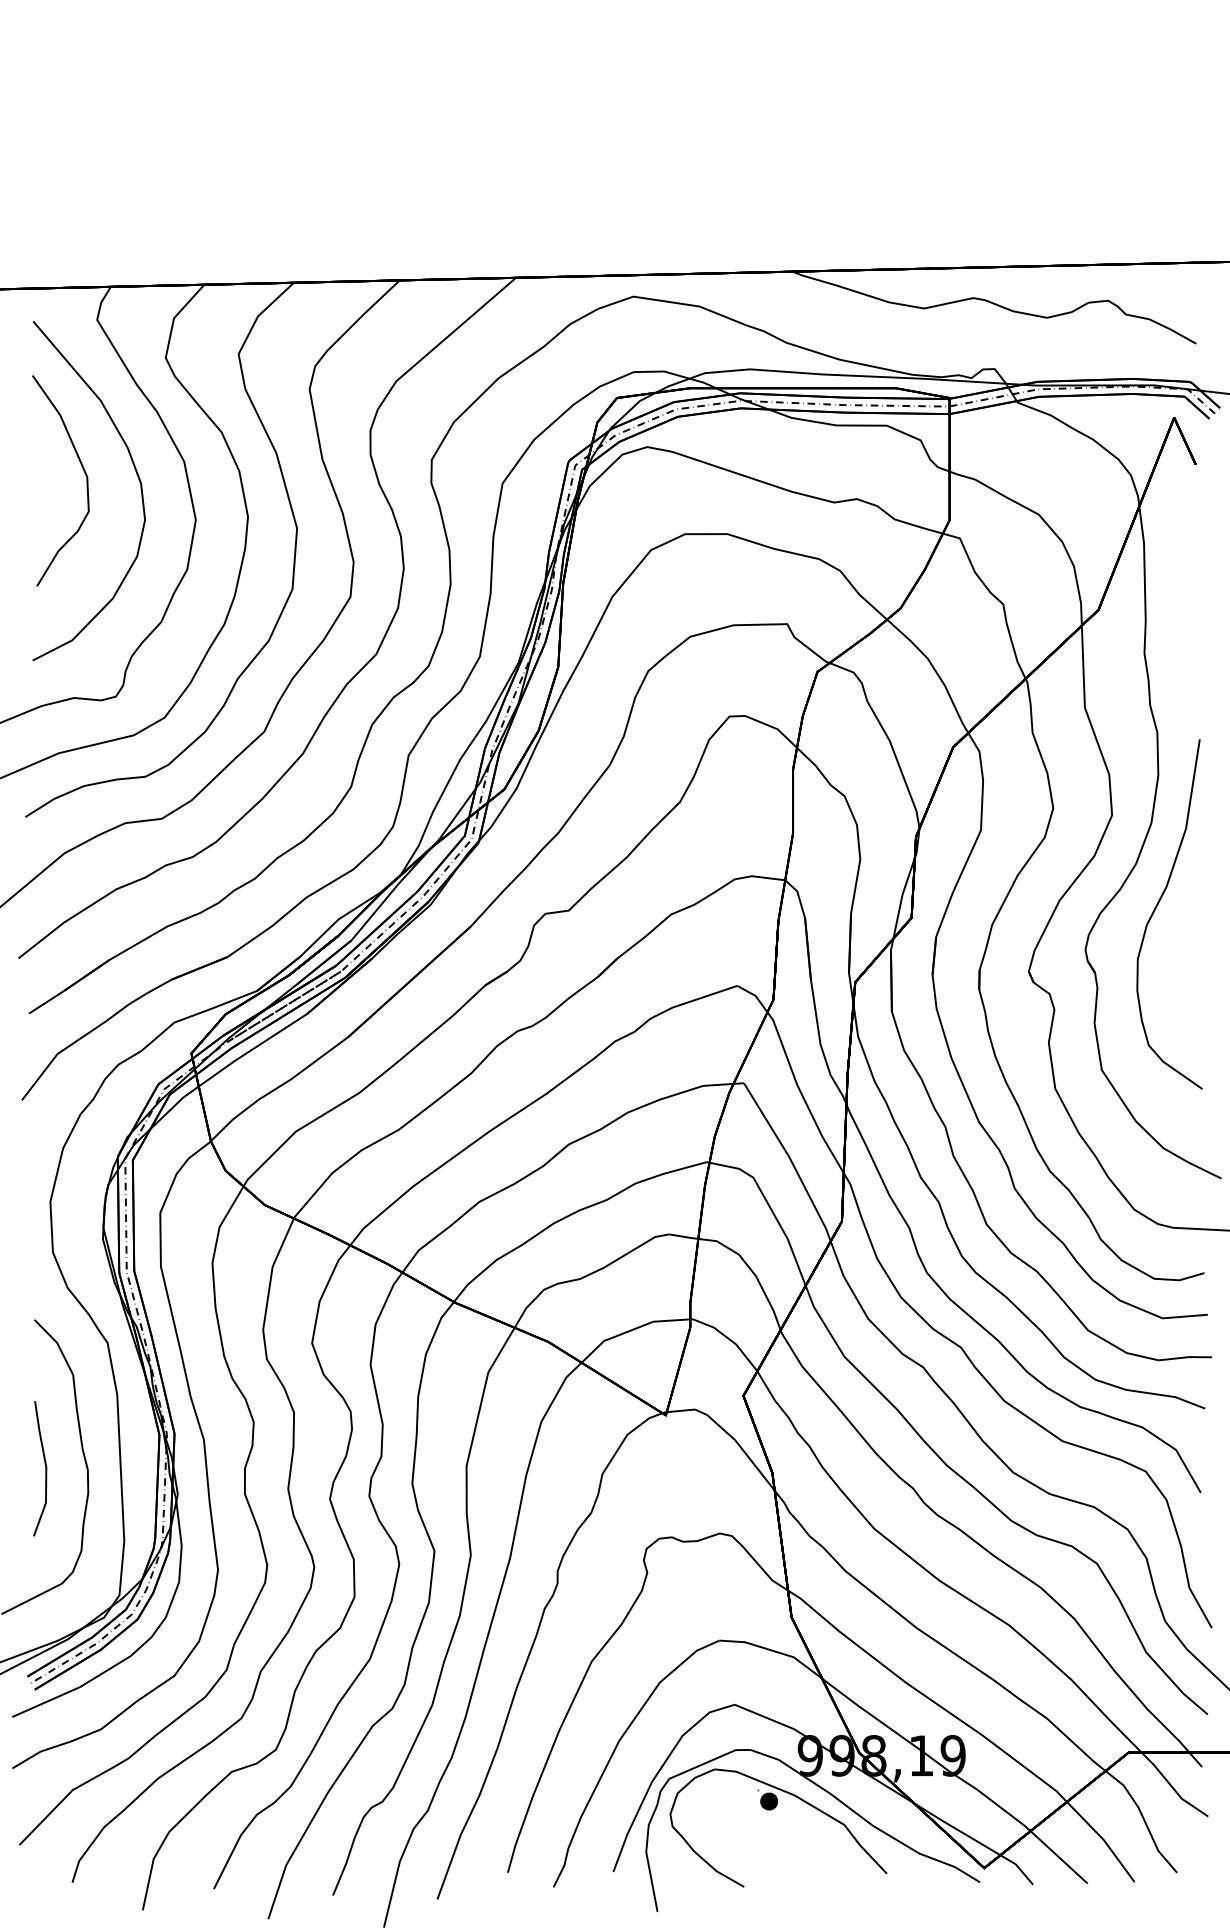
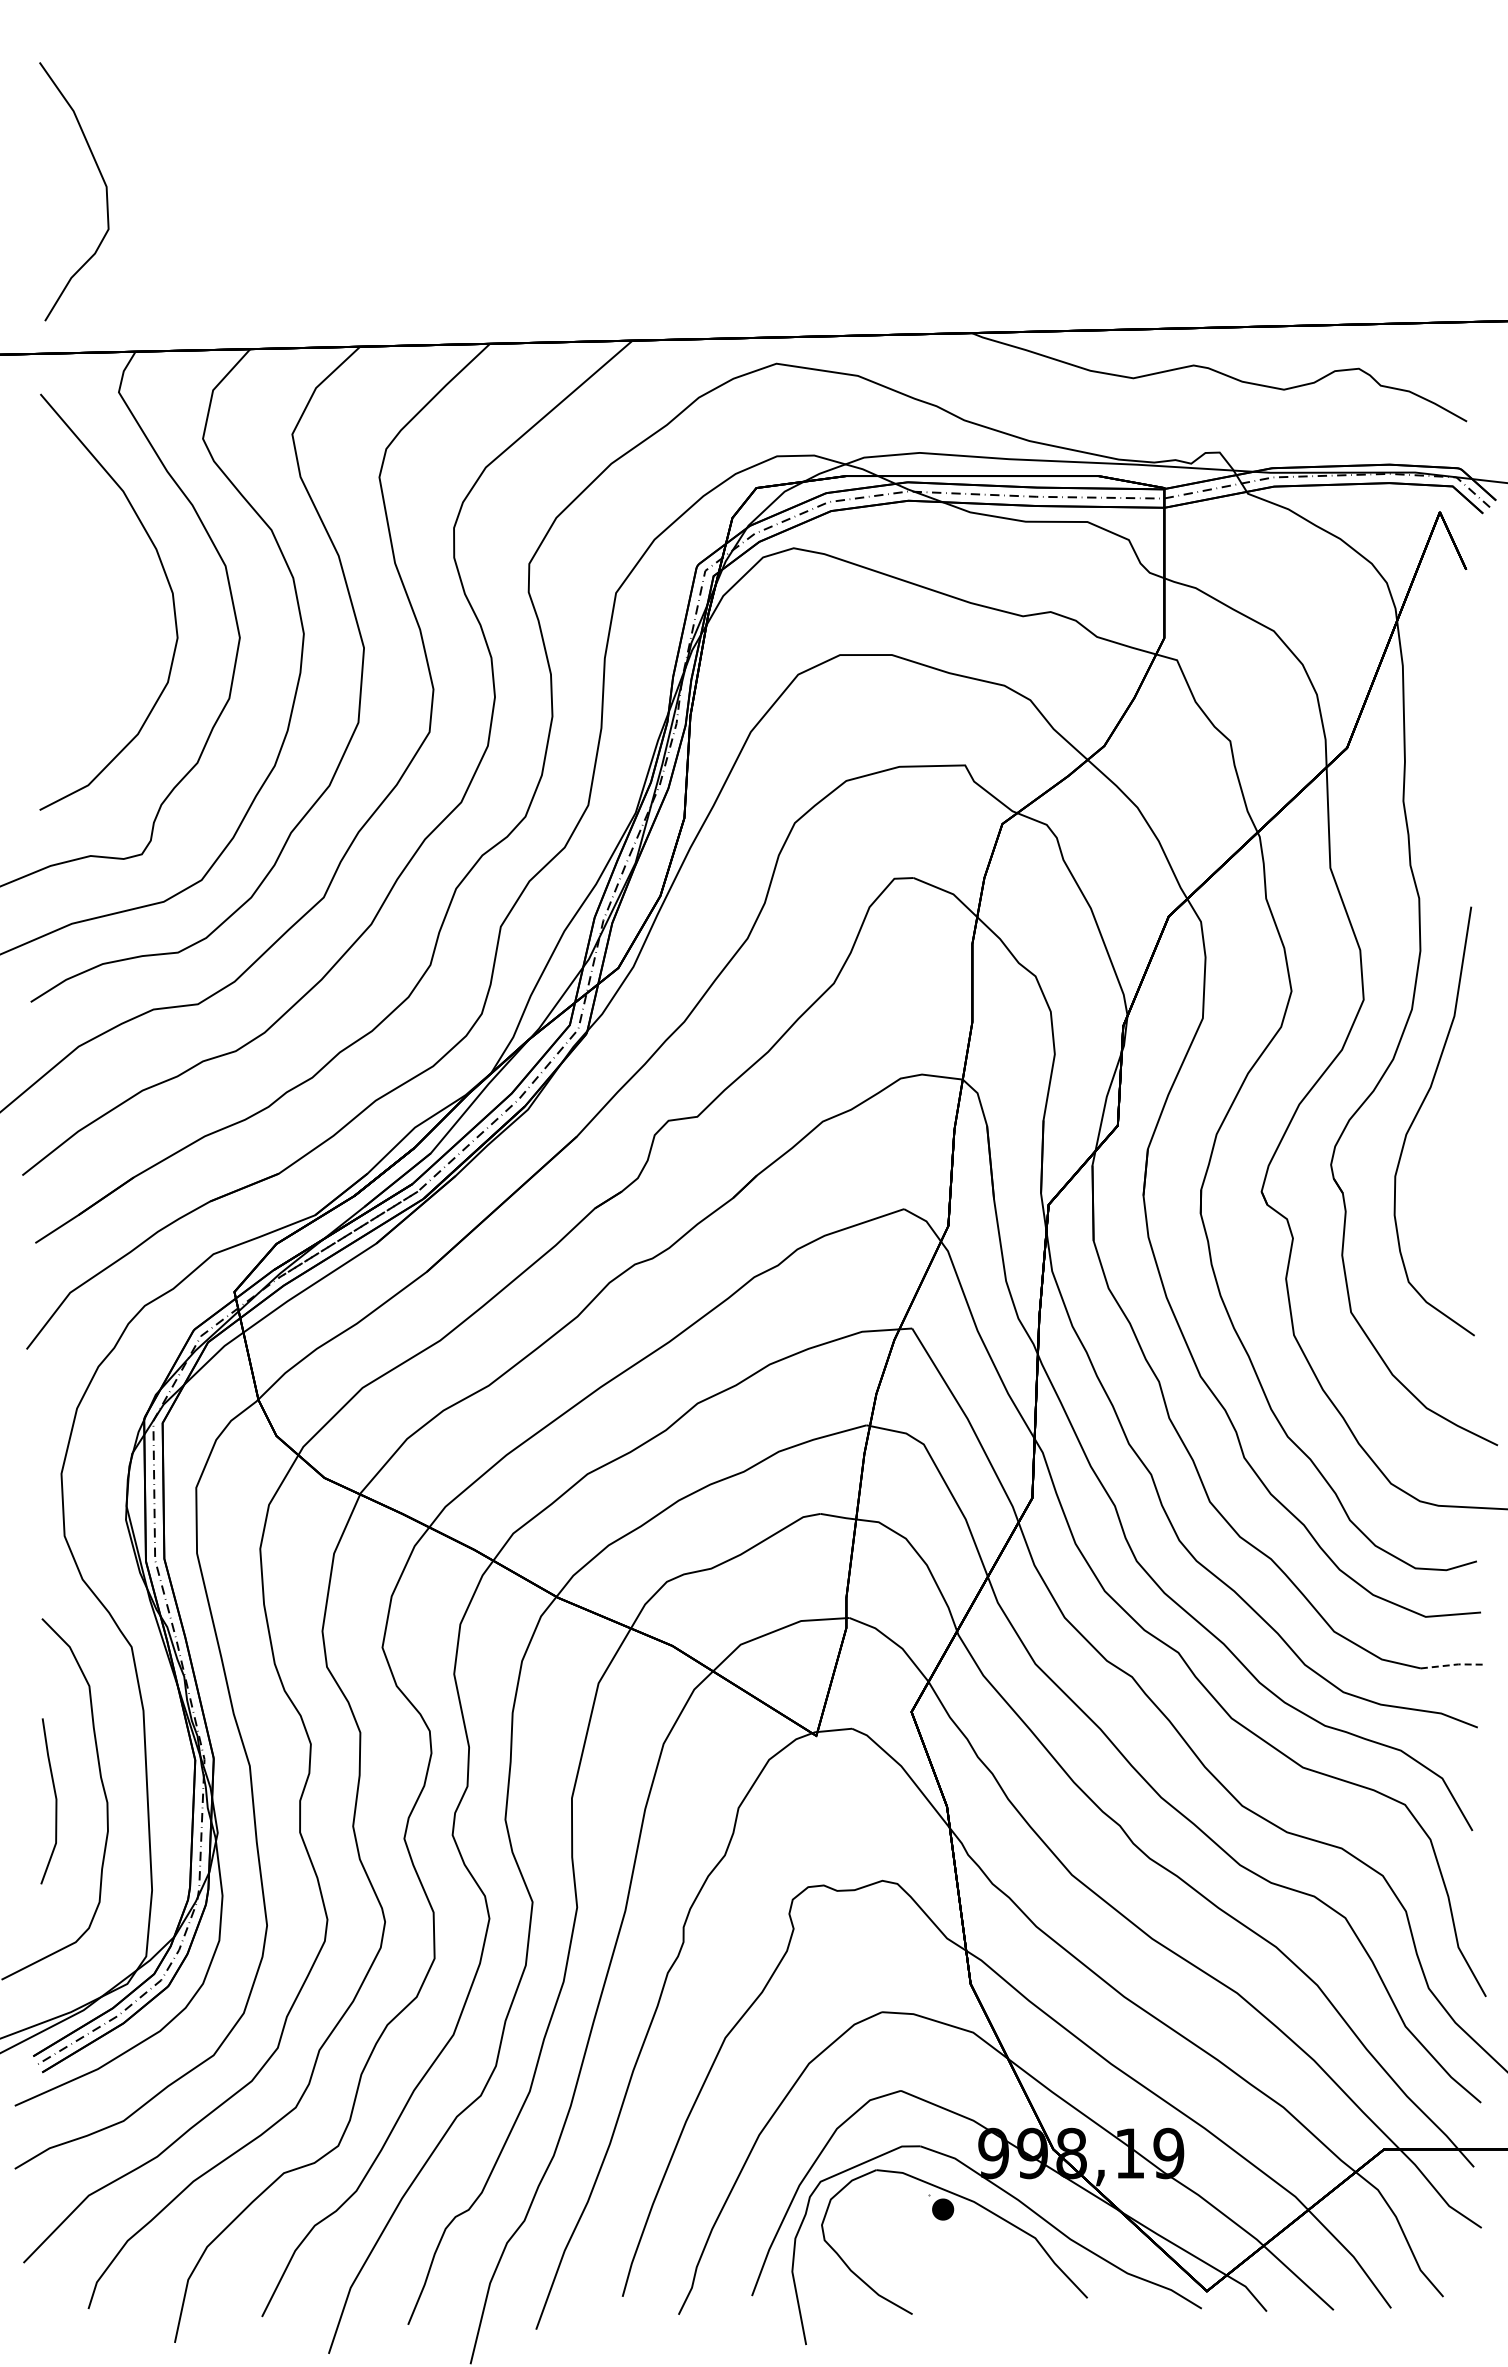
curve: (83, 471) -> (102, 180), moved
line: (1186, 1357) -> (1454, 1664), solid -> dashed

